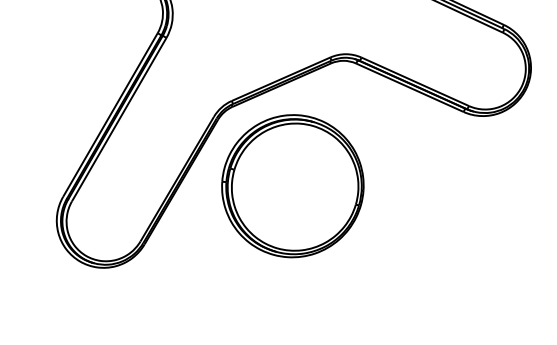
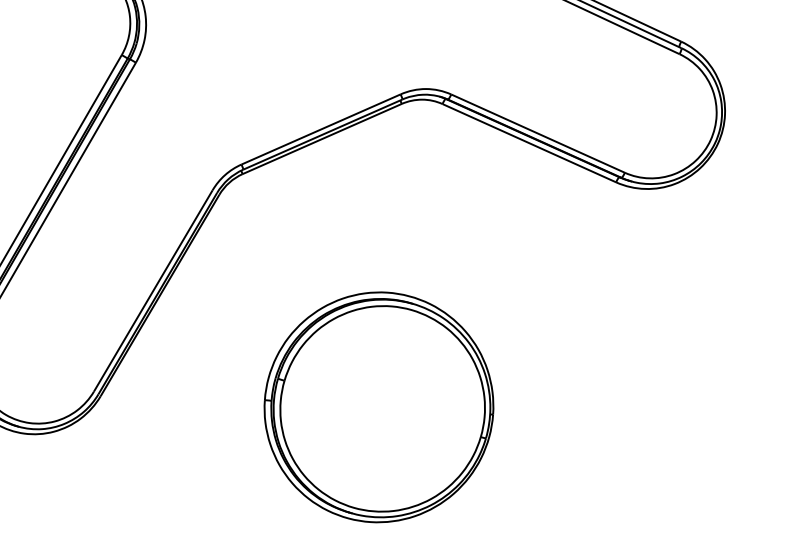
part: (292, 186) -> (378, 407), moved

